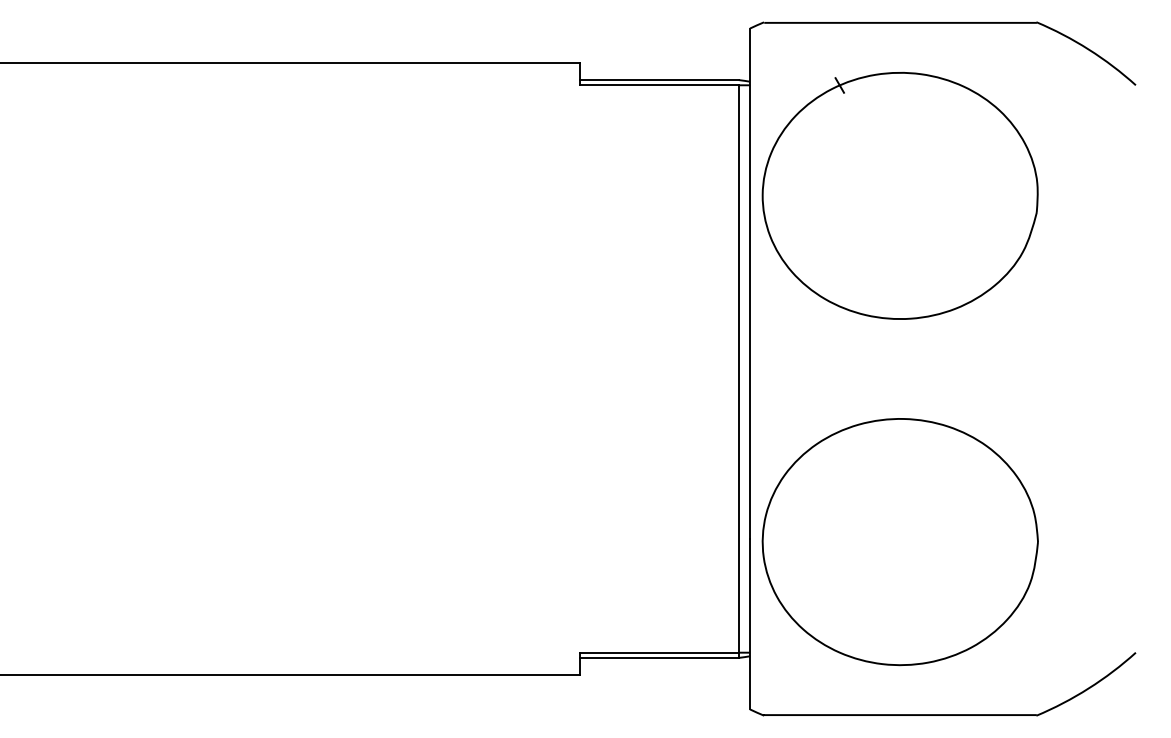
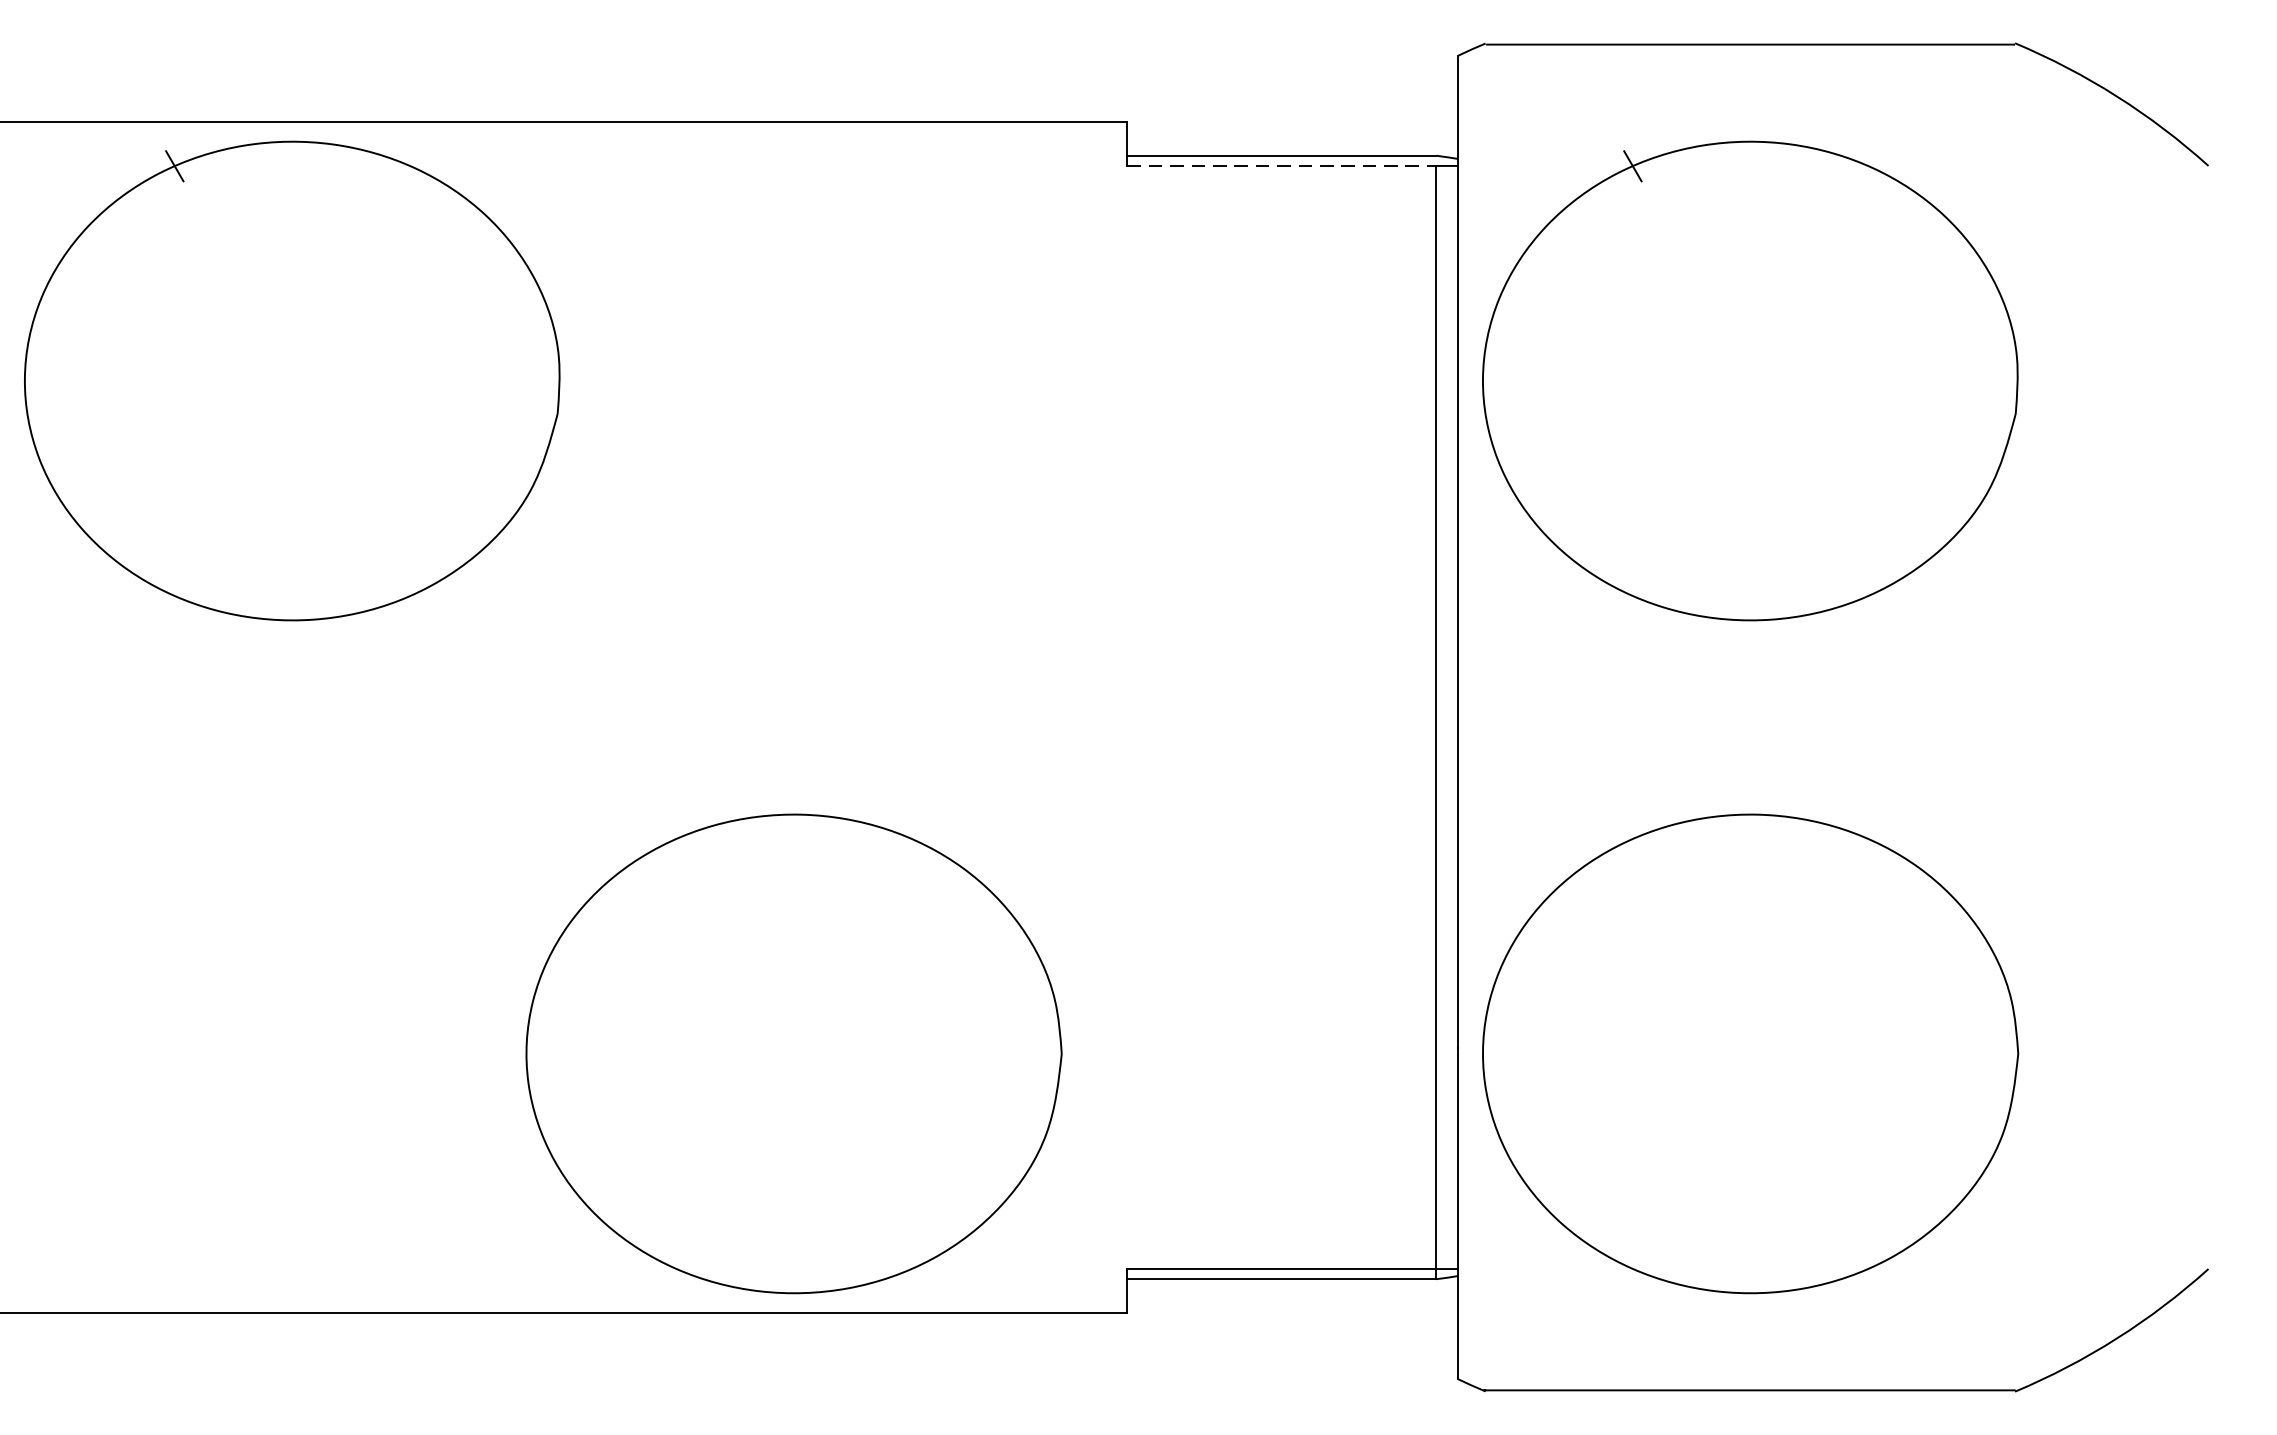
line: (659, 85) -> (1282, 166), solid -> dashed
part: (149, 195) -> (290, 380), added
part: (407, 542) -> (792, 1054), added

